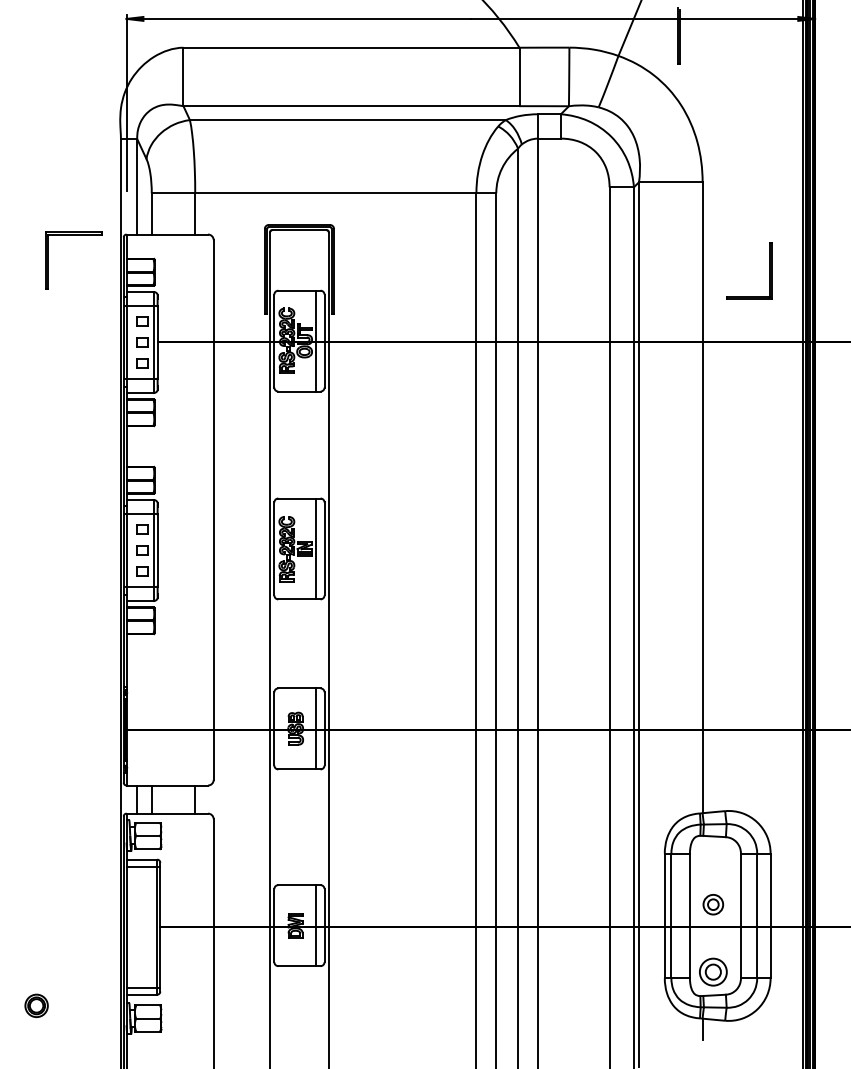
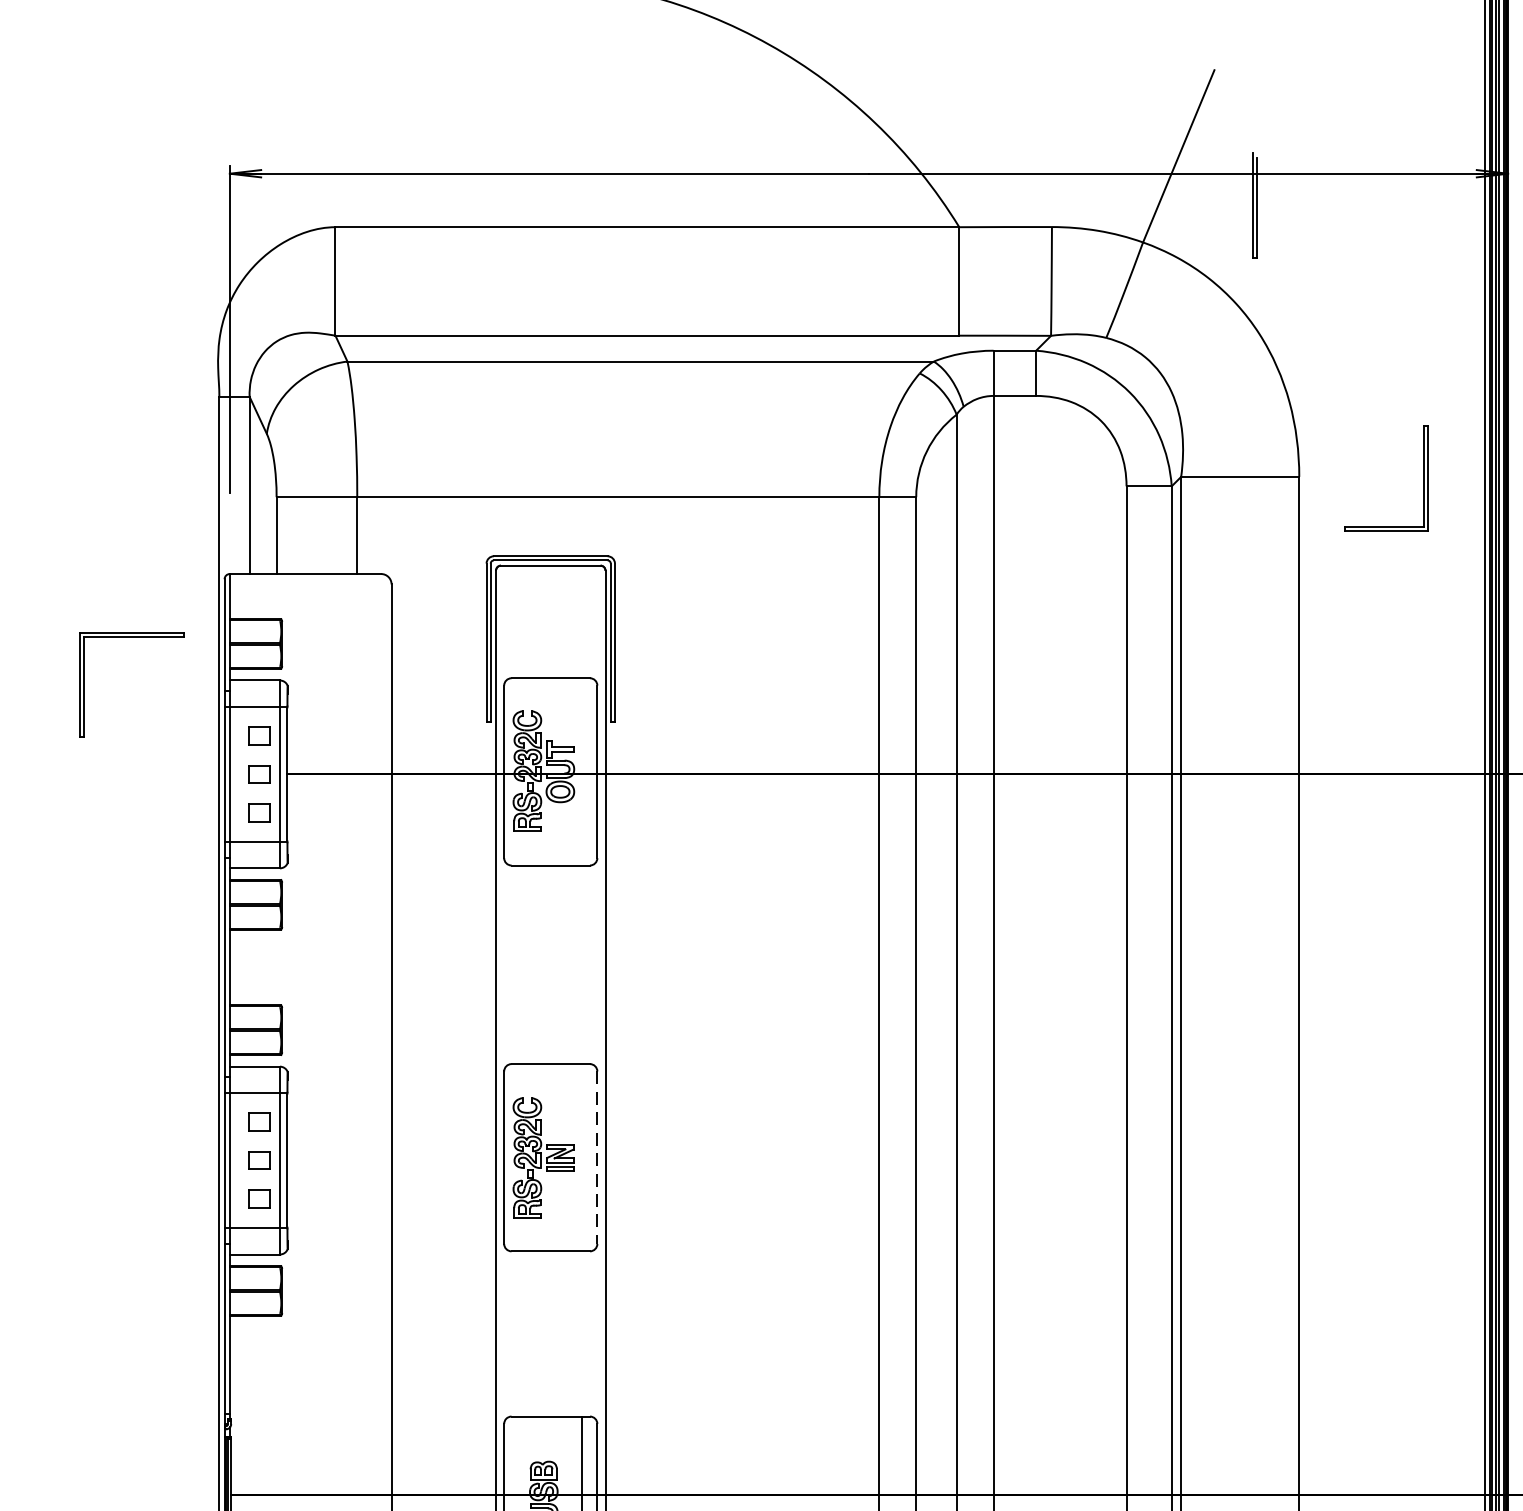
part: (73, 235) -> (131, 638), moved
part: (769, 270) -> (1423, 477), moved
line: (316, 340) -> (582, 770), removed
line: (316, 548) -> (582, 1156), removed
line: (324, 549) -> (597, 1158), solid -> dashed

